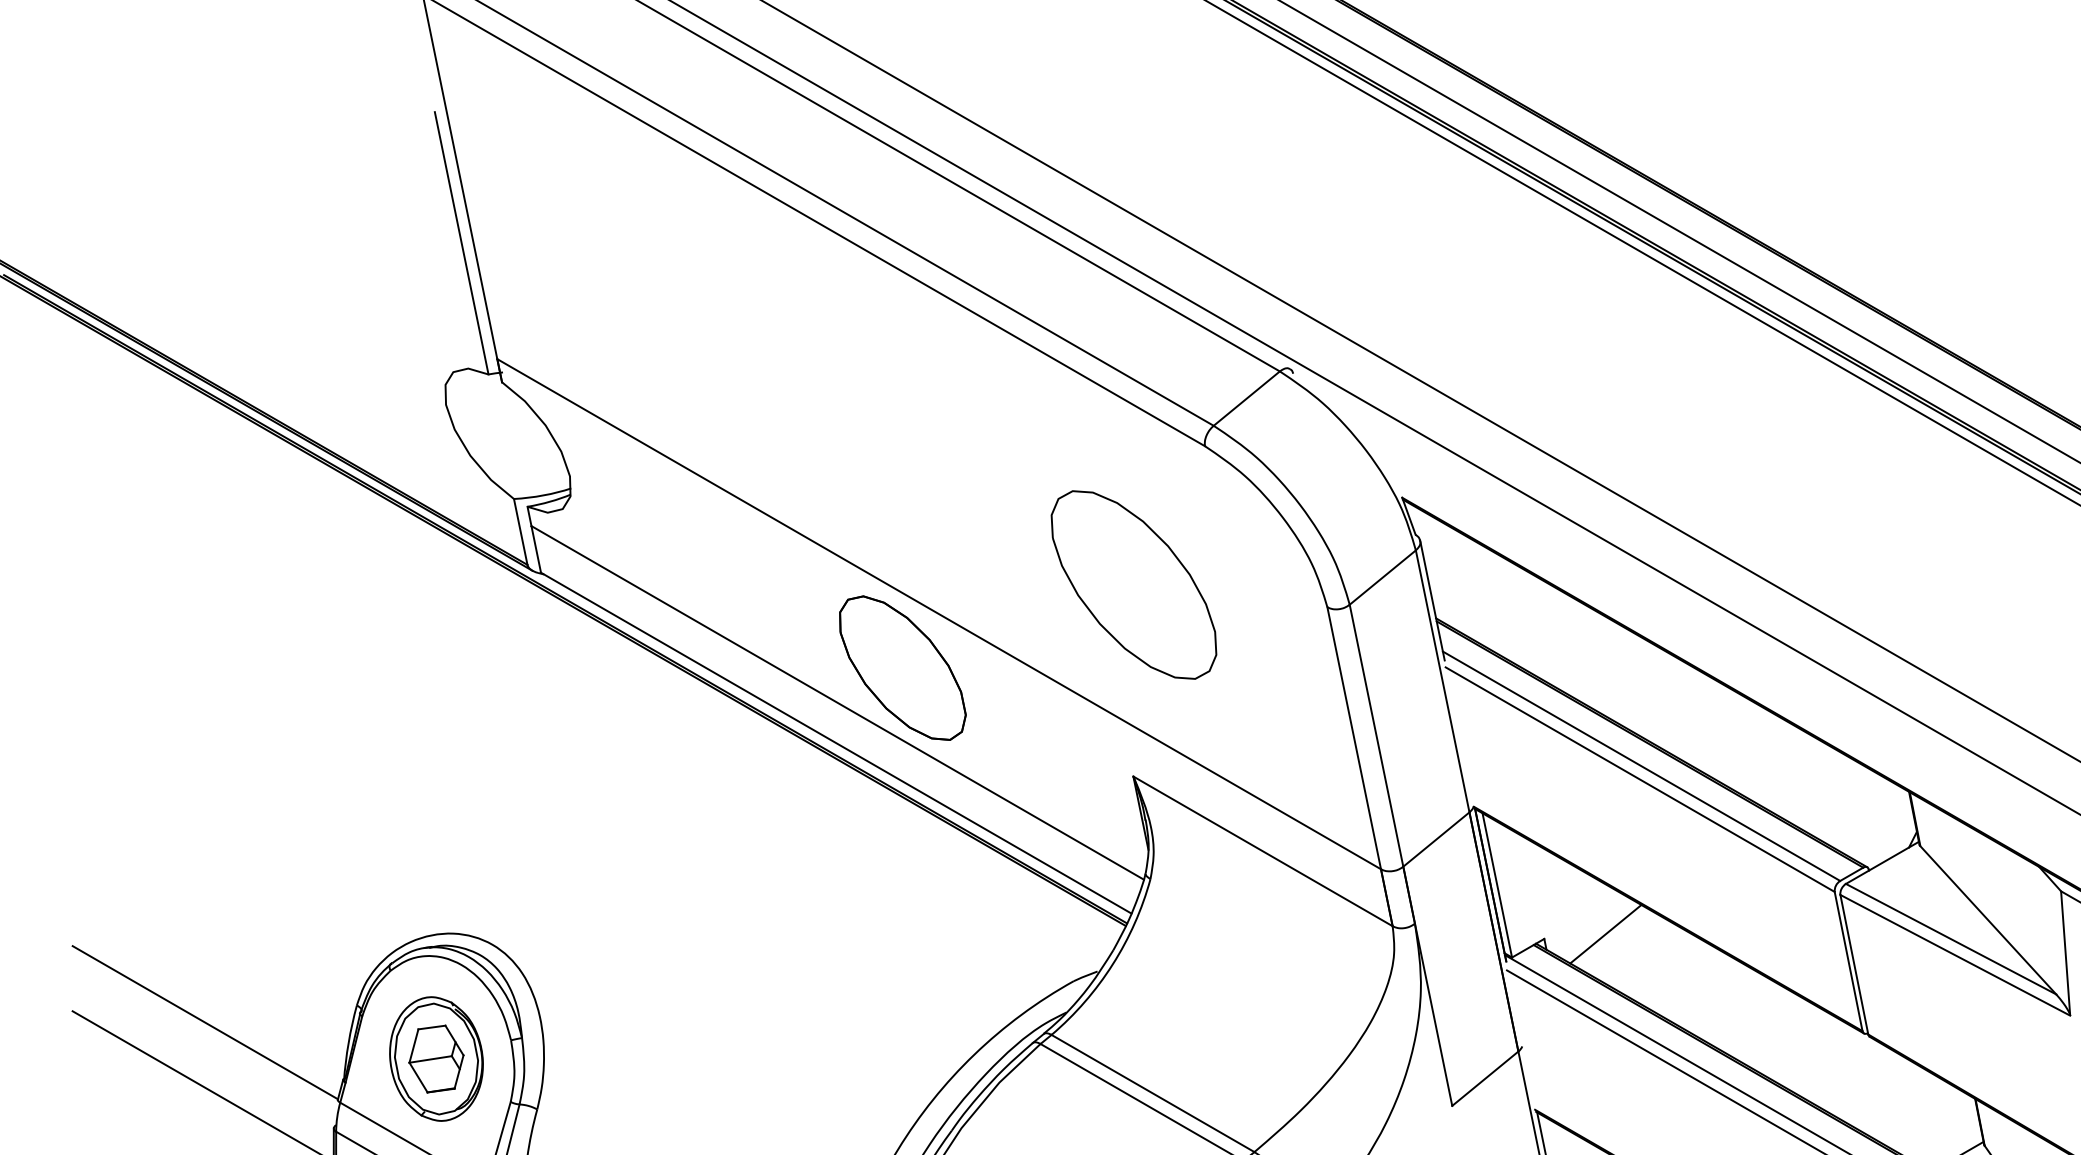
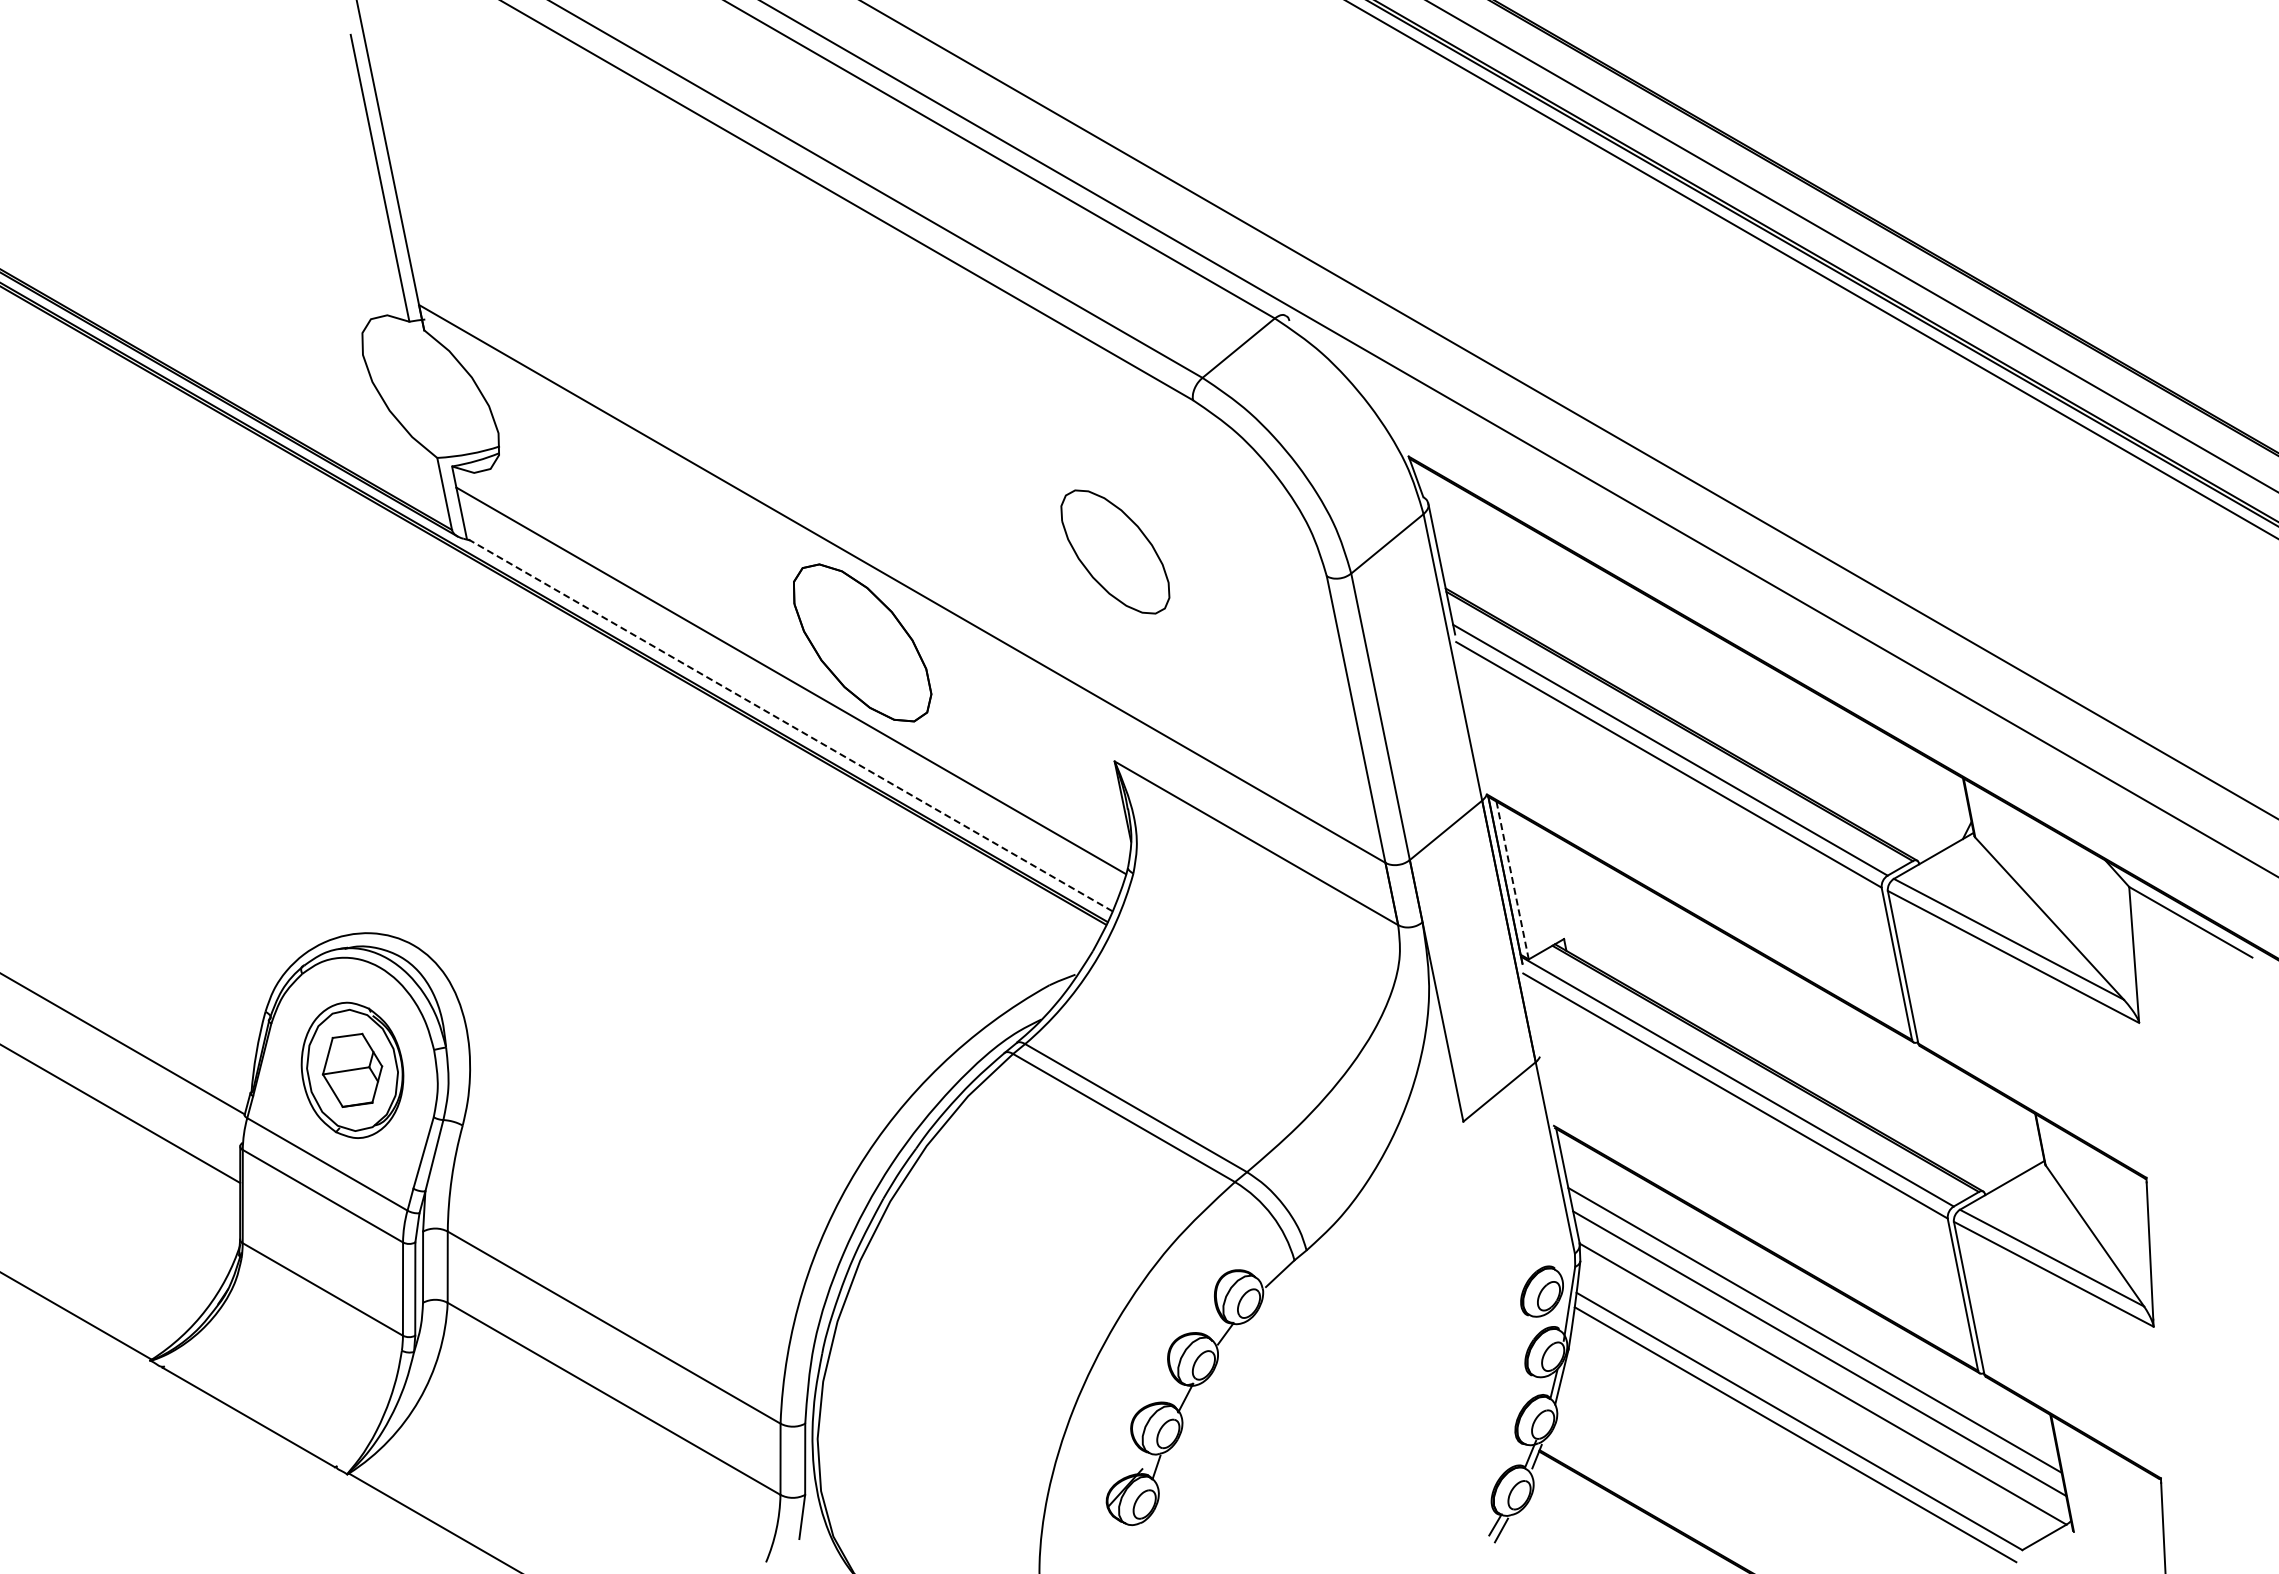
part: (1134, 584) -> (1115, 551), size x0.6
line: (836, 742) -> (789, 724), solid -> dashed
line: (1497, 885) -> (1512, 880), solid -> dashed
line: (1605, 933) -> (1631, 933), removed

